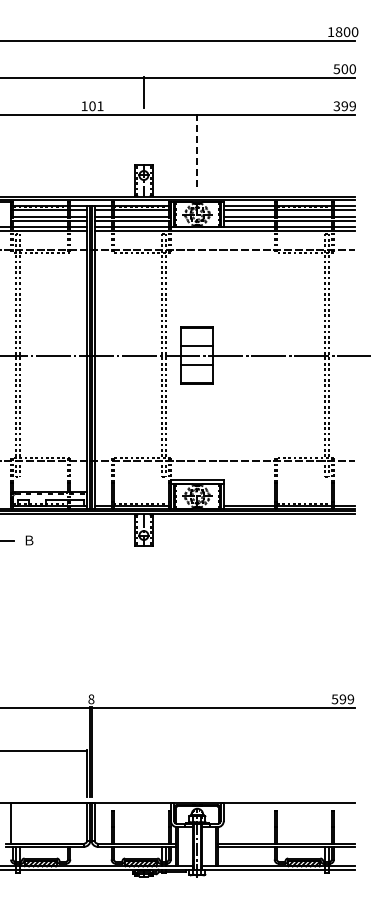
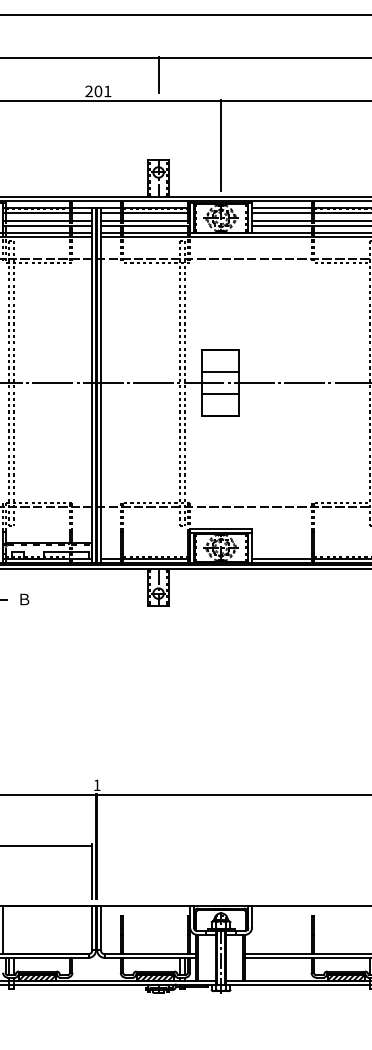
text: (84, 105) -> (89, 90), 101 -> 201
line: (197, 152) -> (221, 145), dashed -> solid
text: (91, 699) -> (97, 785), 8 -> 1

